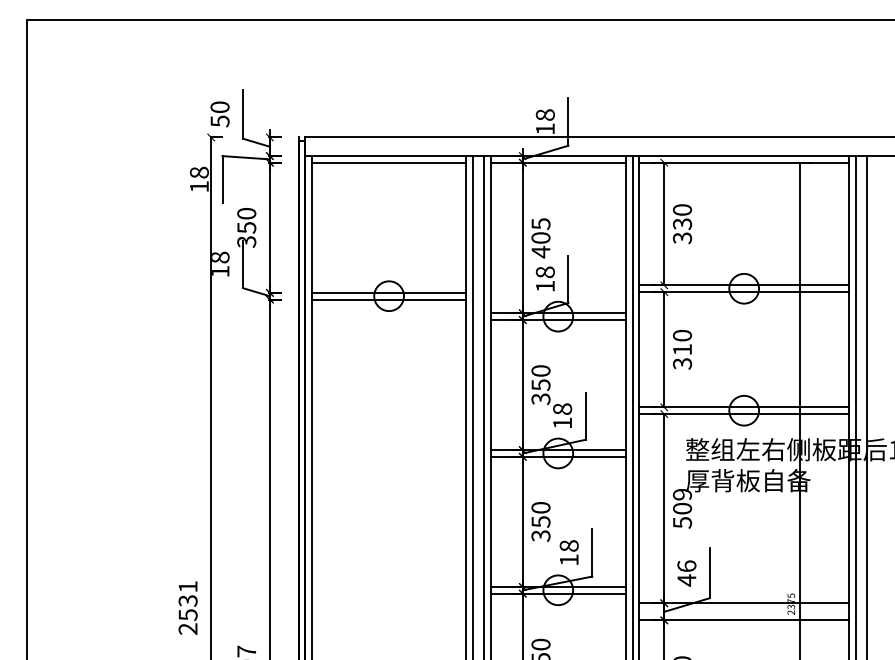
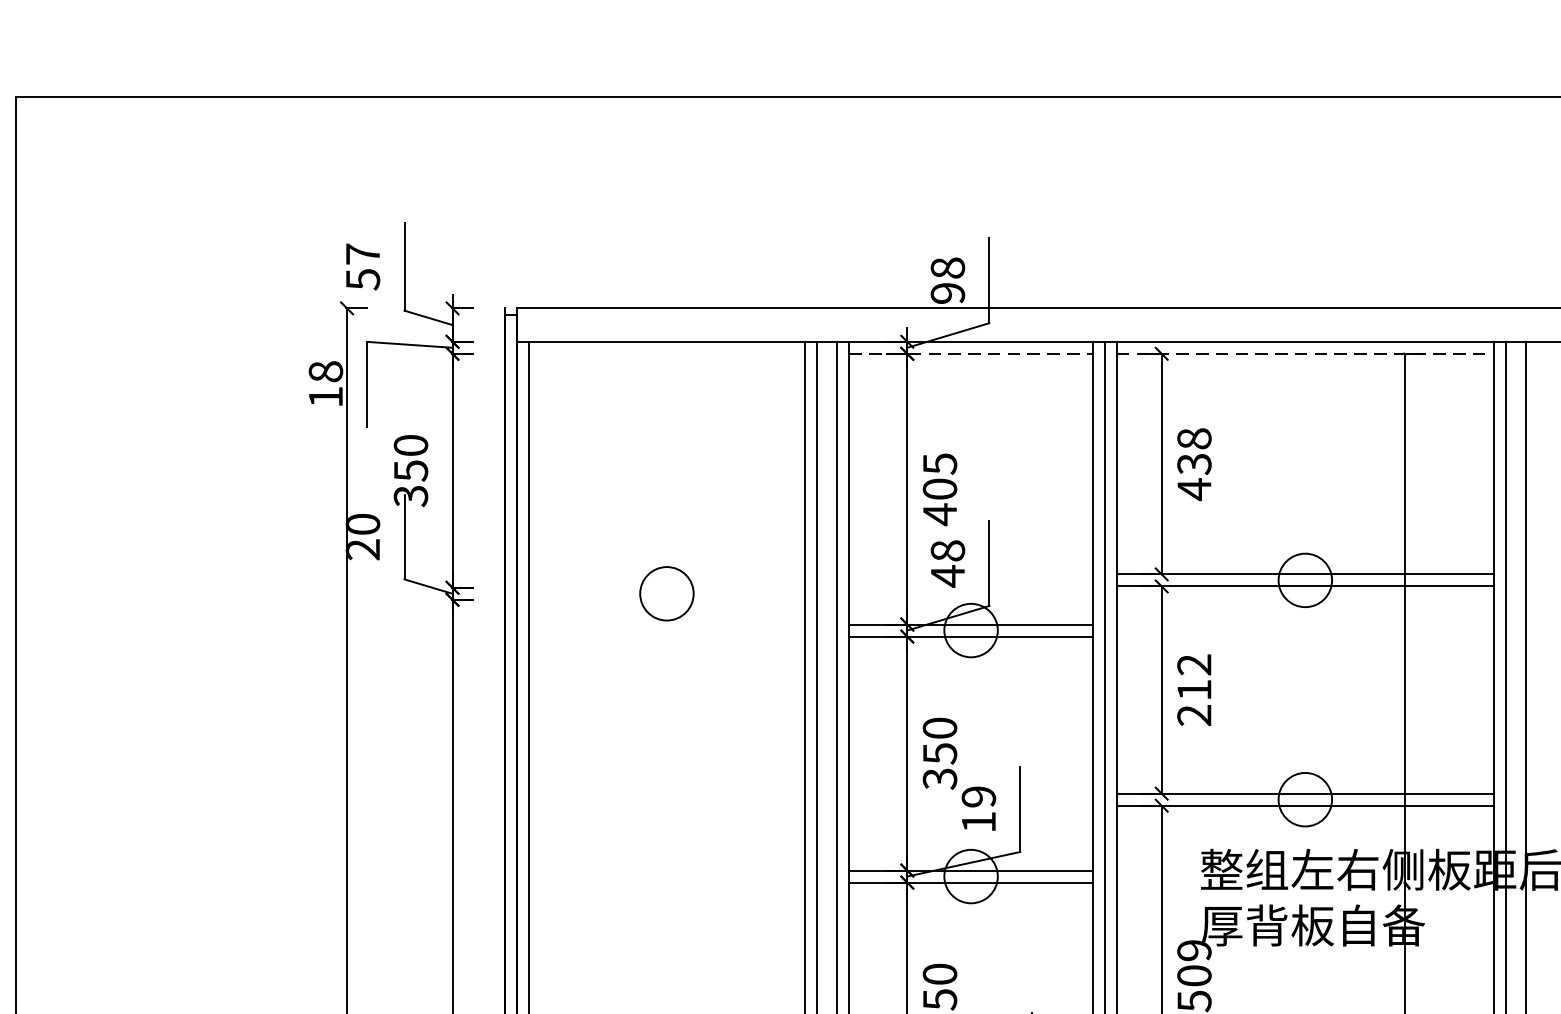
text: (219, 106) -> (361, 252), 50 -> 57
text: (544, 128) -> (946, 292), 18 -> 98
line: (389, 162) -> (667, 353), removed
line: (558, 162) -> (971, 353), solid -> dashed
line: (744, 162) -> (1305, 353), solid -> dashed
text: (682, 224) -> (1194, 464), 330 -> 438
text: (220, 264) -> (363, 536), 18 -> 20
text: (545, 286) -> (948, 576), 18 -> 48
line: (389, 292) -> (667, 587), removed
line: (389, 299) -> (667, 599), removed
text: (682, 349) -> (1194, 689), 310 -> 212
text: (562, 408) -> (978, 795), 18 -> 19

